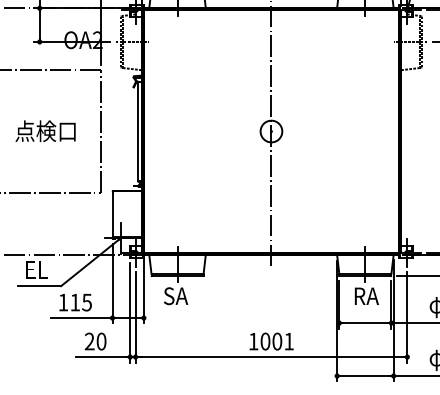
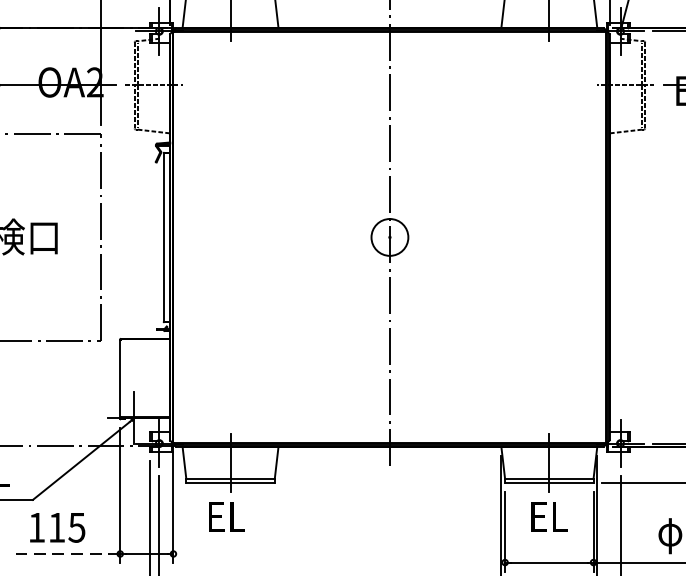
text: (366, 295) -> (551, 515), RA -> EL
text: (176, 296) -> (228, 517), SA -> EL
line: (81, 318) -> (67, 554), solid -> dashed

